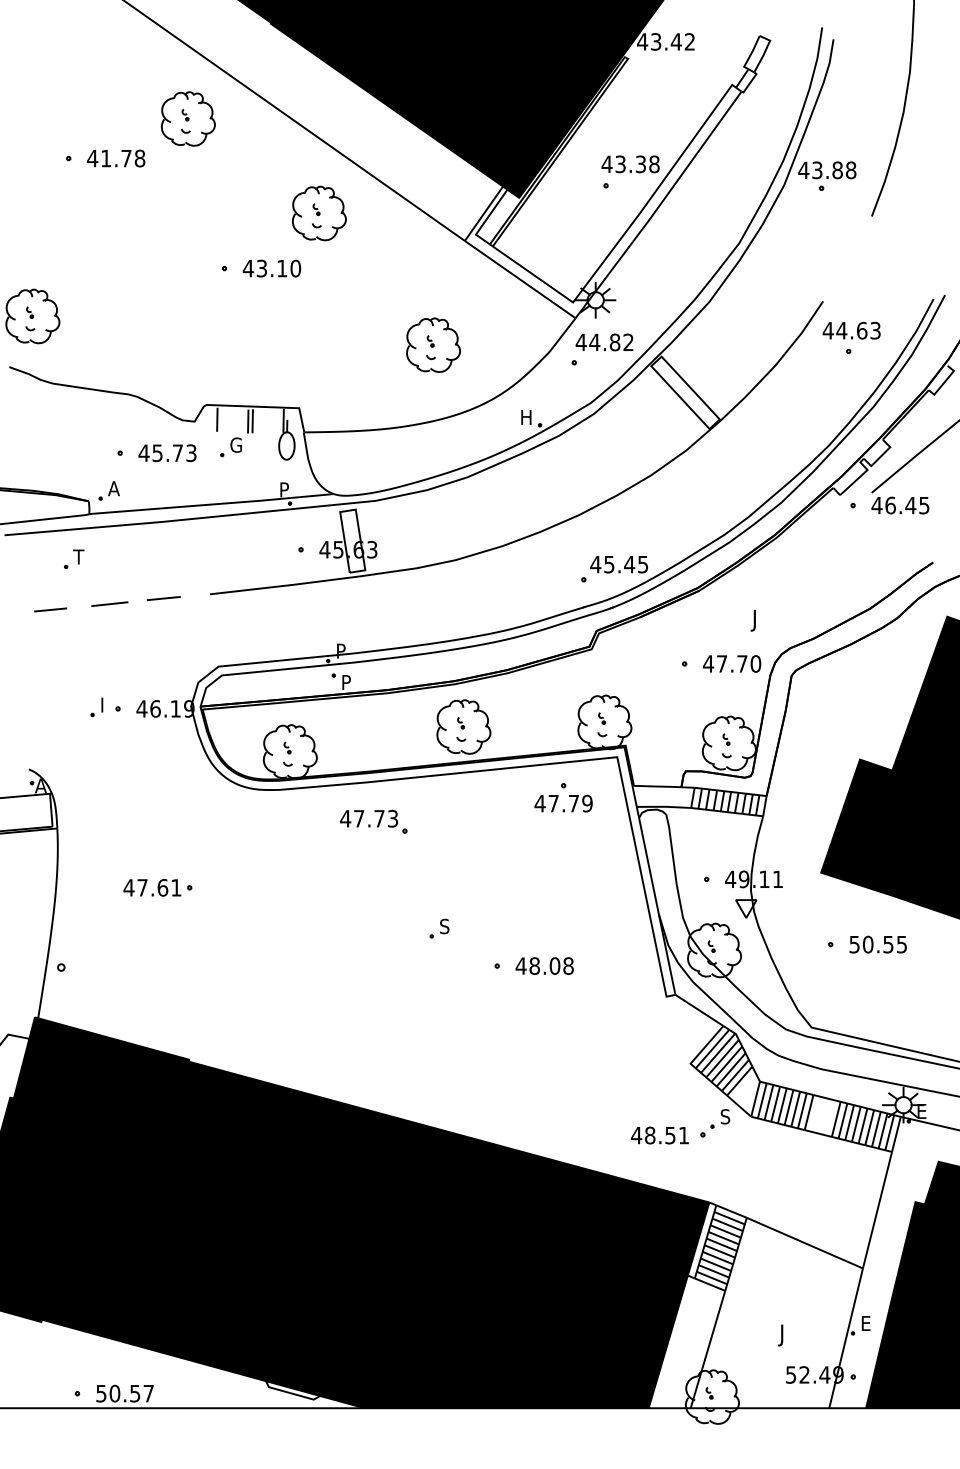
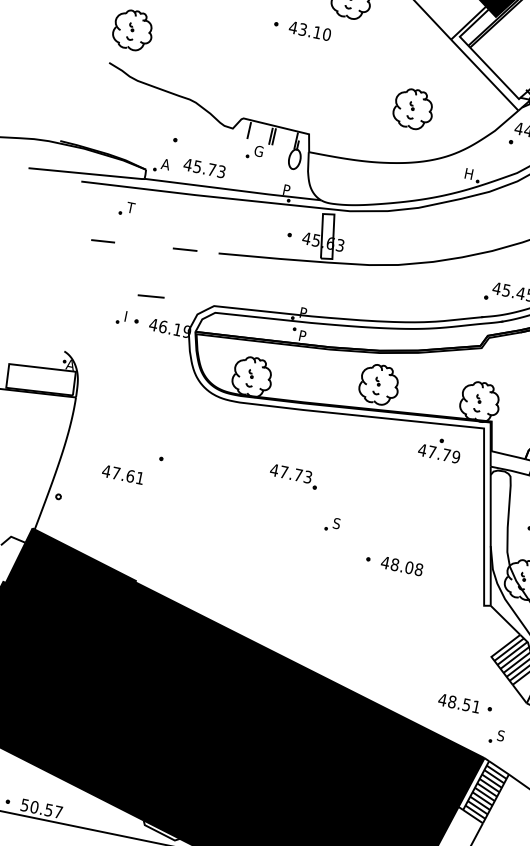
text: (167, 453) -> (204, 168), moved
line: (109, 603) -> (151, 295), moved
part: (373, 821) -> (293, 476), moved
text: (152, 887) -> (123, 474), moved
part: (720, 1118) -> (497, 736), moved

